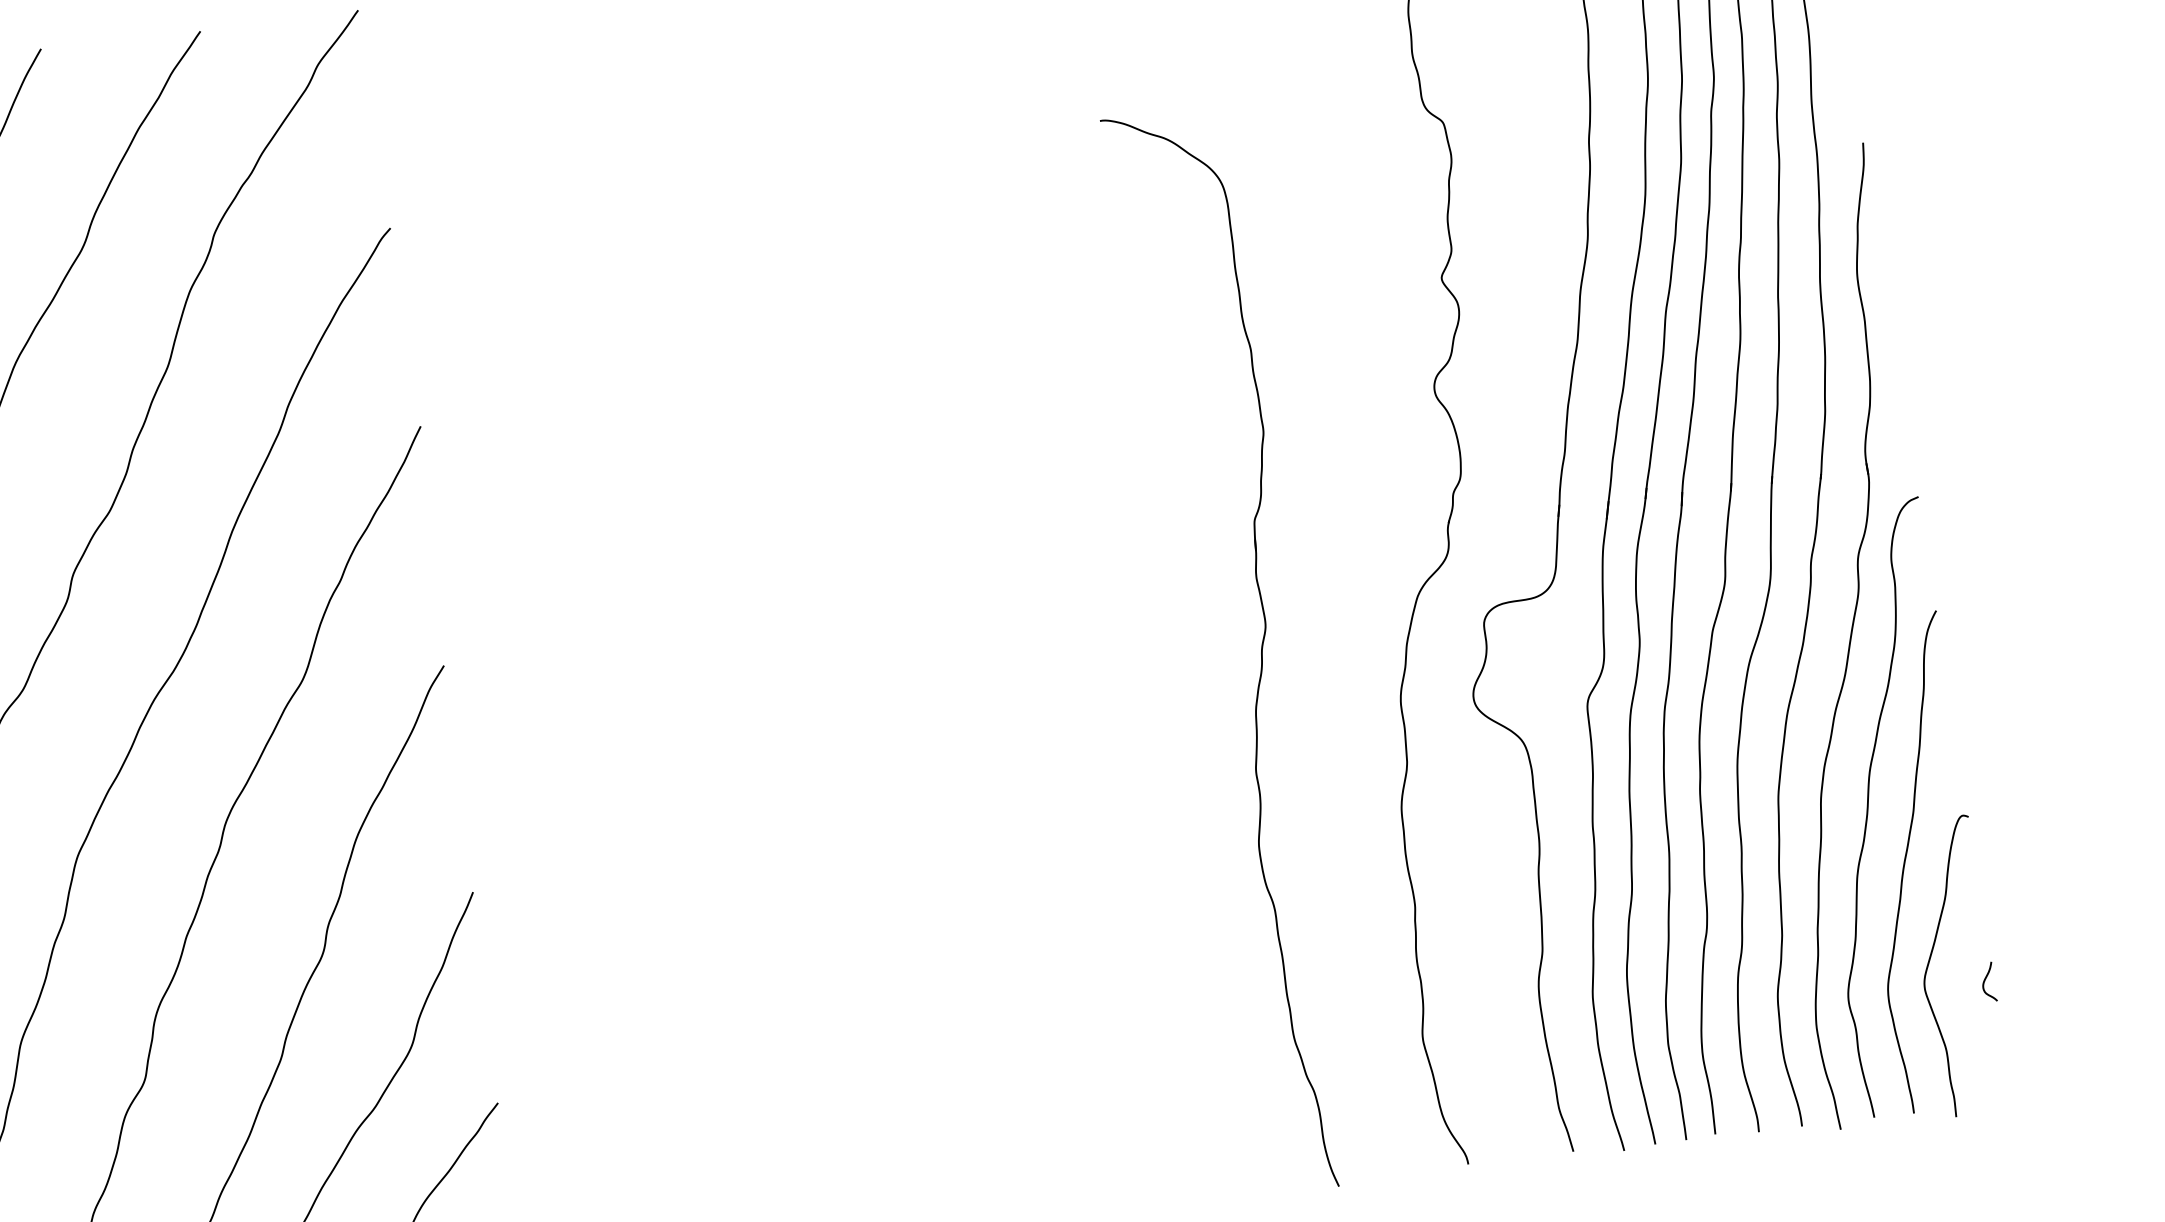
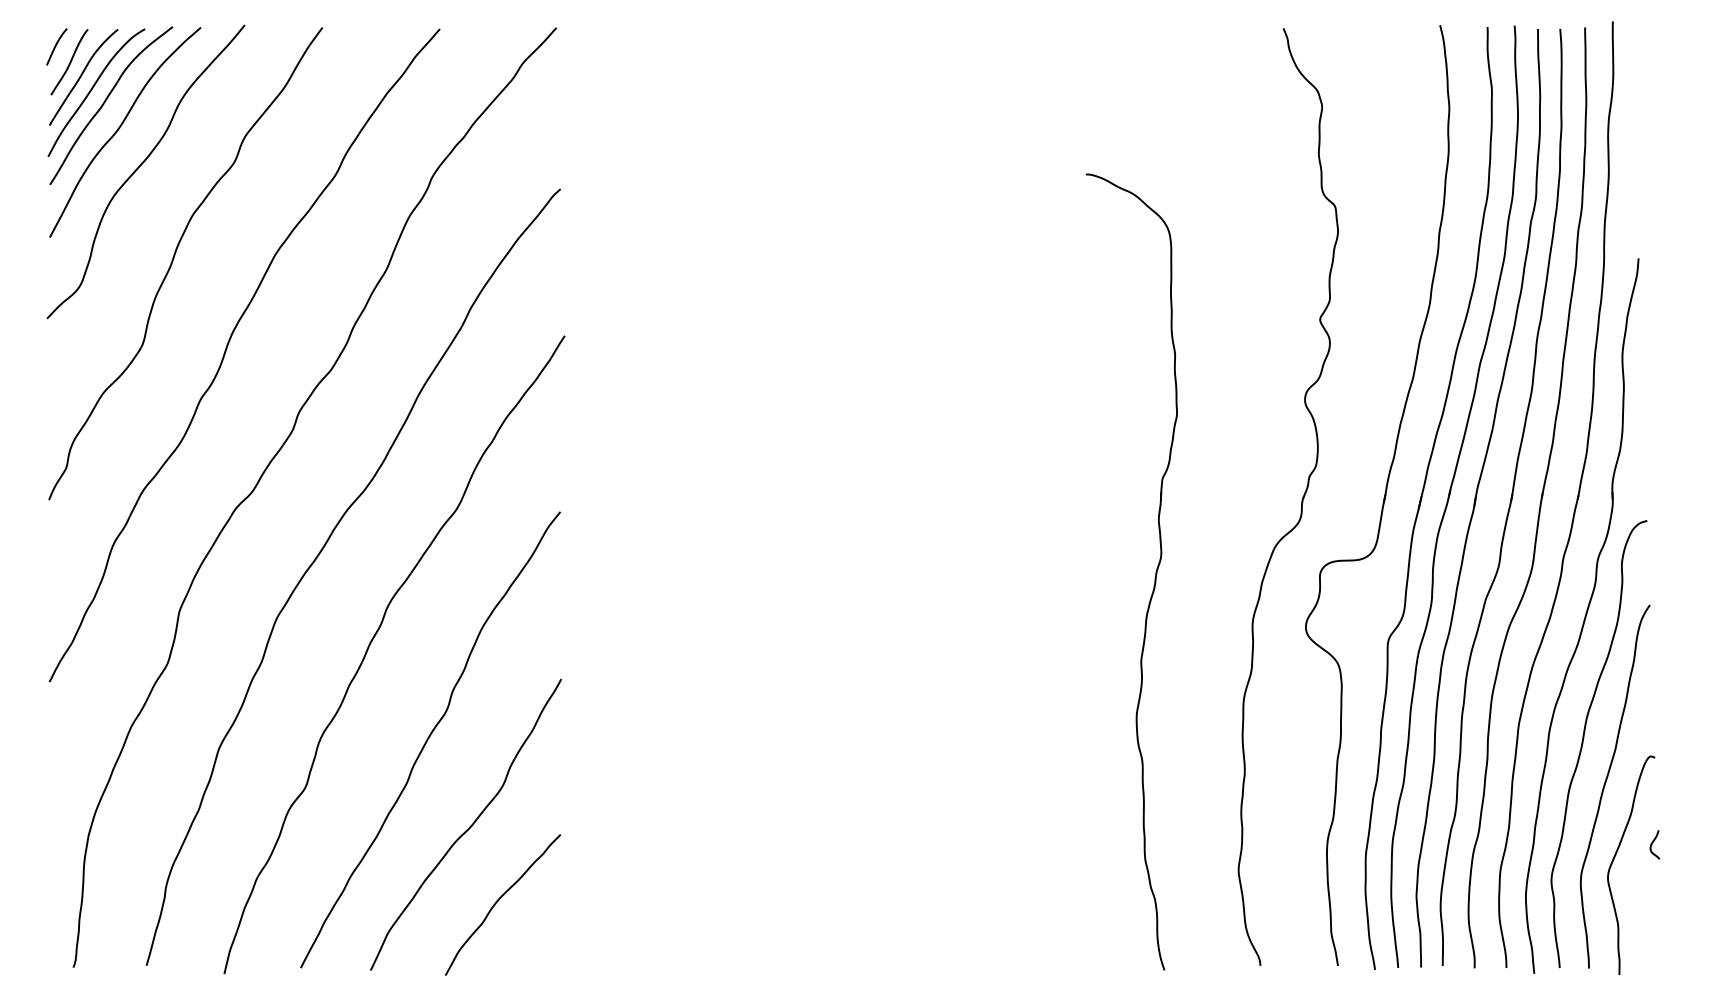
curve: (1985, 982) -> (1652, 844), moved

